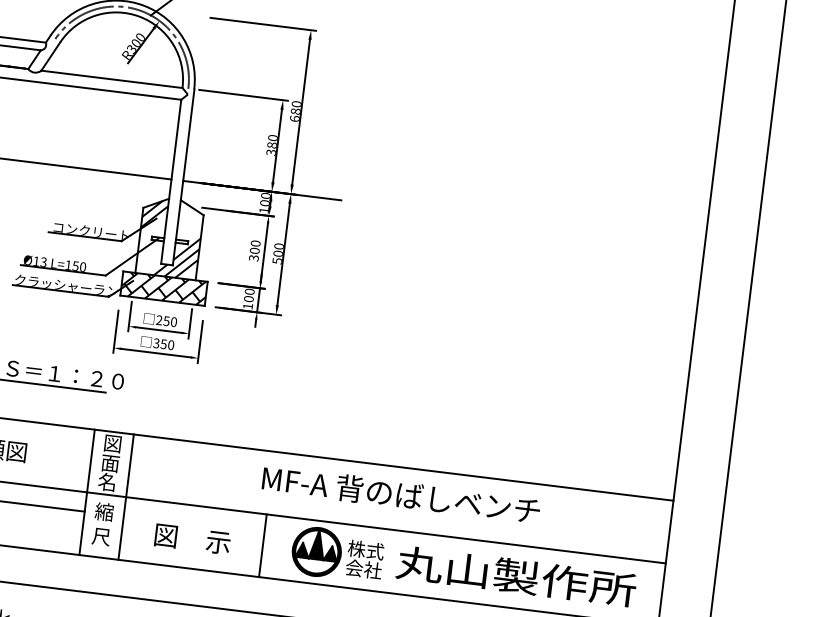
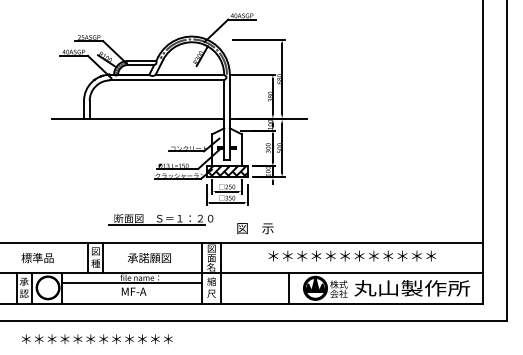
hatch: (168, 238) -> (226, 147), removed
text: (399, 493) -> (351, 255), MF-A 背のばしベンチ -> ＊＊＊＊＊＊＊＊＊＊＊＊
text: (192, 539) -> (255, 228), moved

